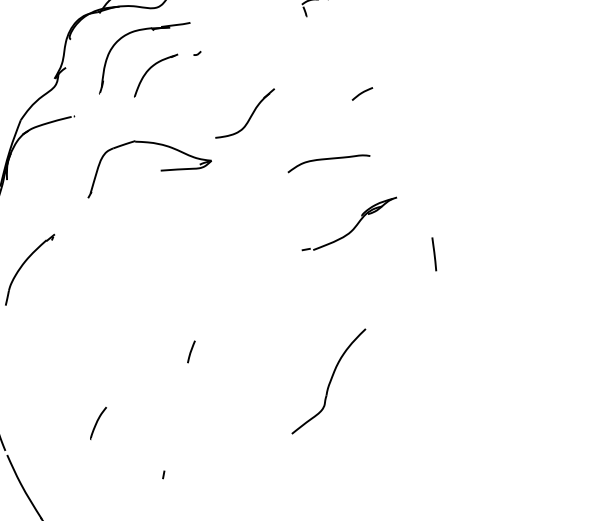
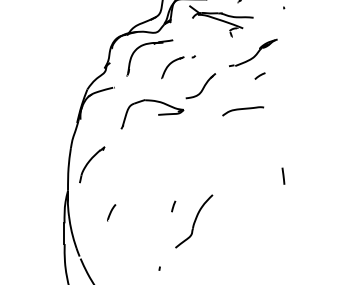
part: (161, 62) -> (175, 61), moved
part: (349, 223) -> (253, 52), moved
line: (434, 252) -> (283, 175), moved
part: (329, 381) -> (194, 221), moved
curve: (98, 423) -> (111, 212), moved

